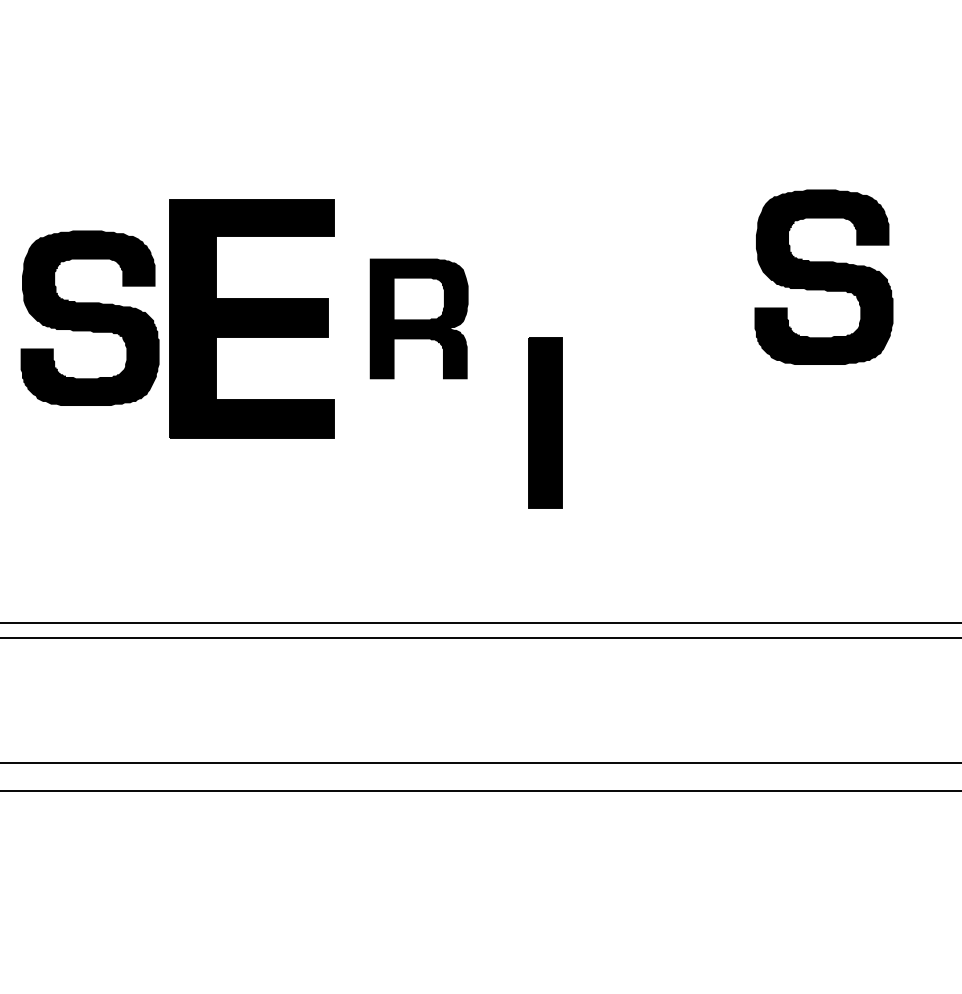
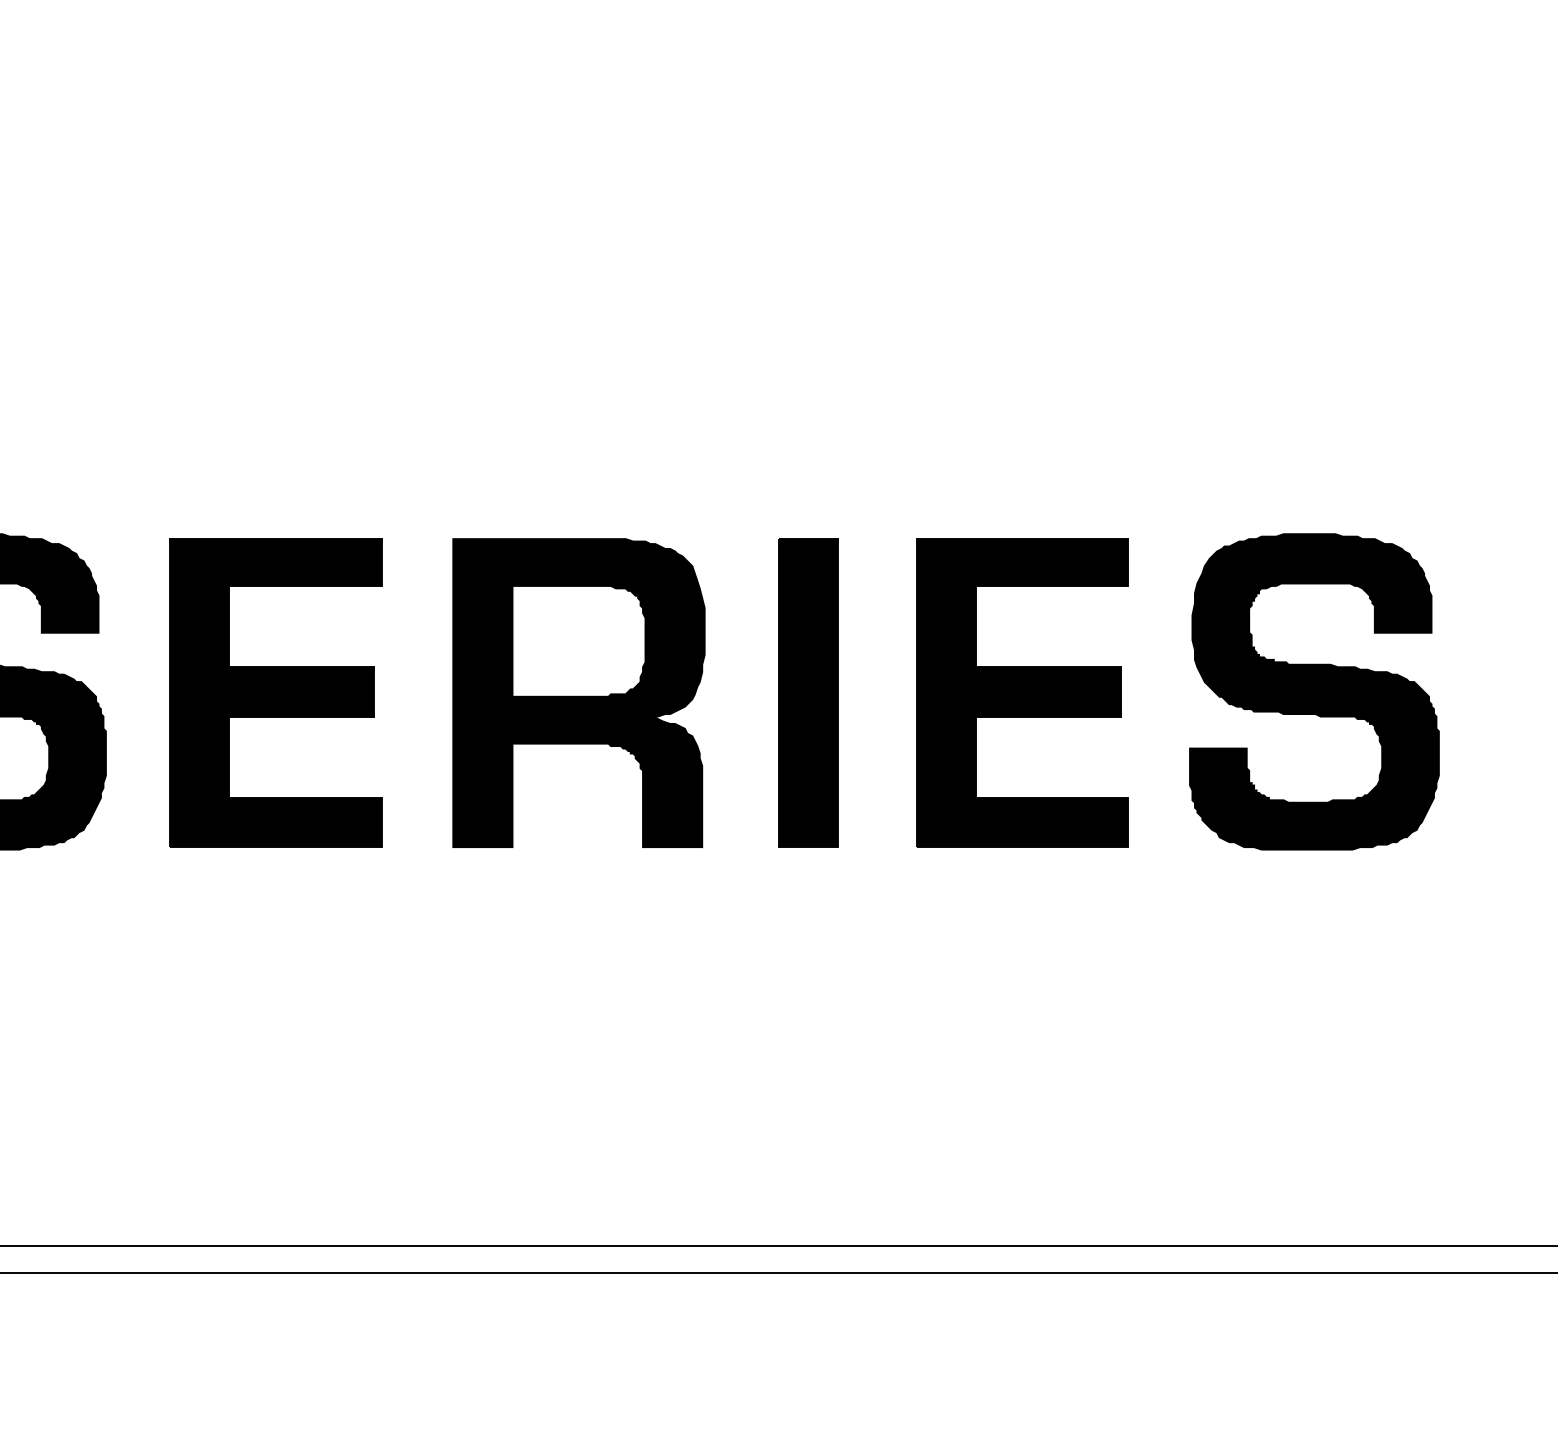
part: (823, 276) -> (1313, 690), moved
part: (252, 318) -> (276, 692), size x0.71
part: (419, 318) -> (579, 692), size x1.43
part: (663, 318) -> (1022, 692), added
part: (545, 422) -> (808, 692), moved

